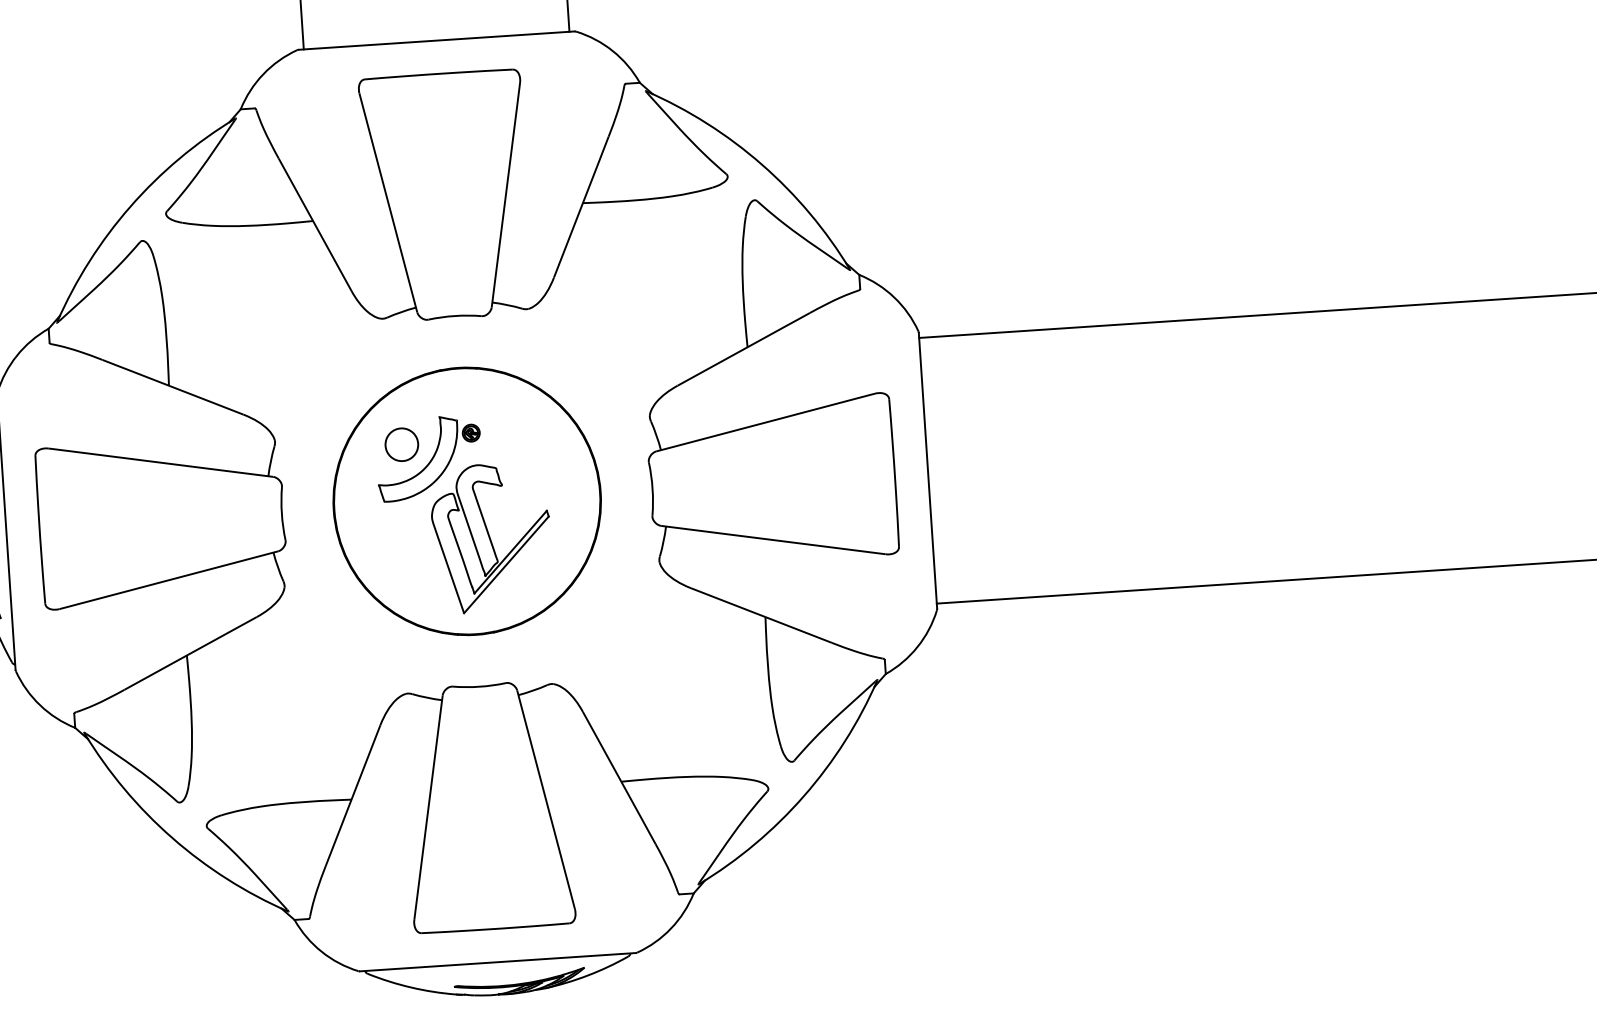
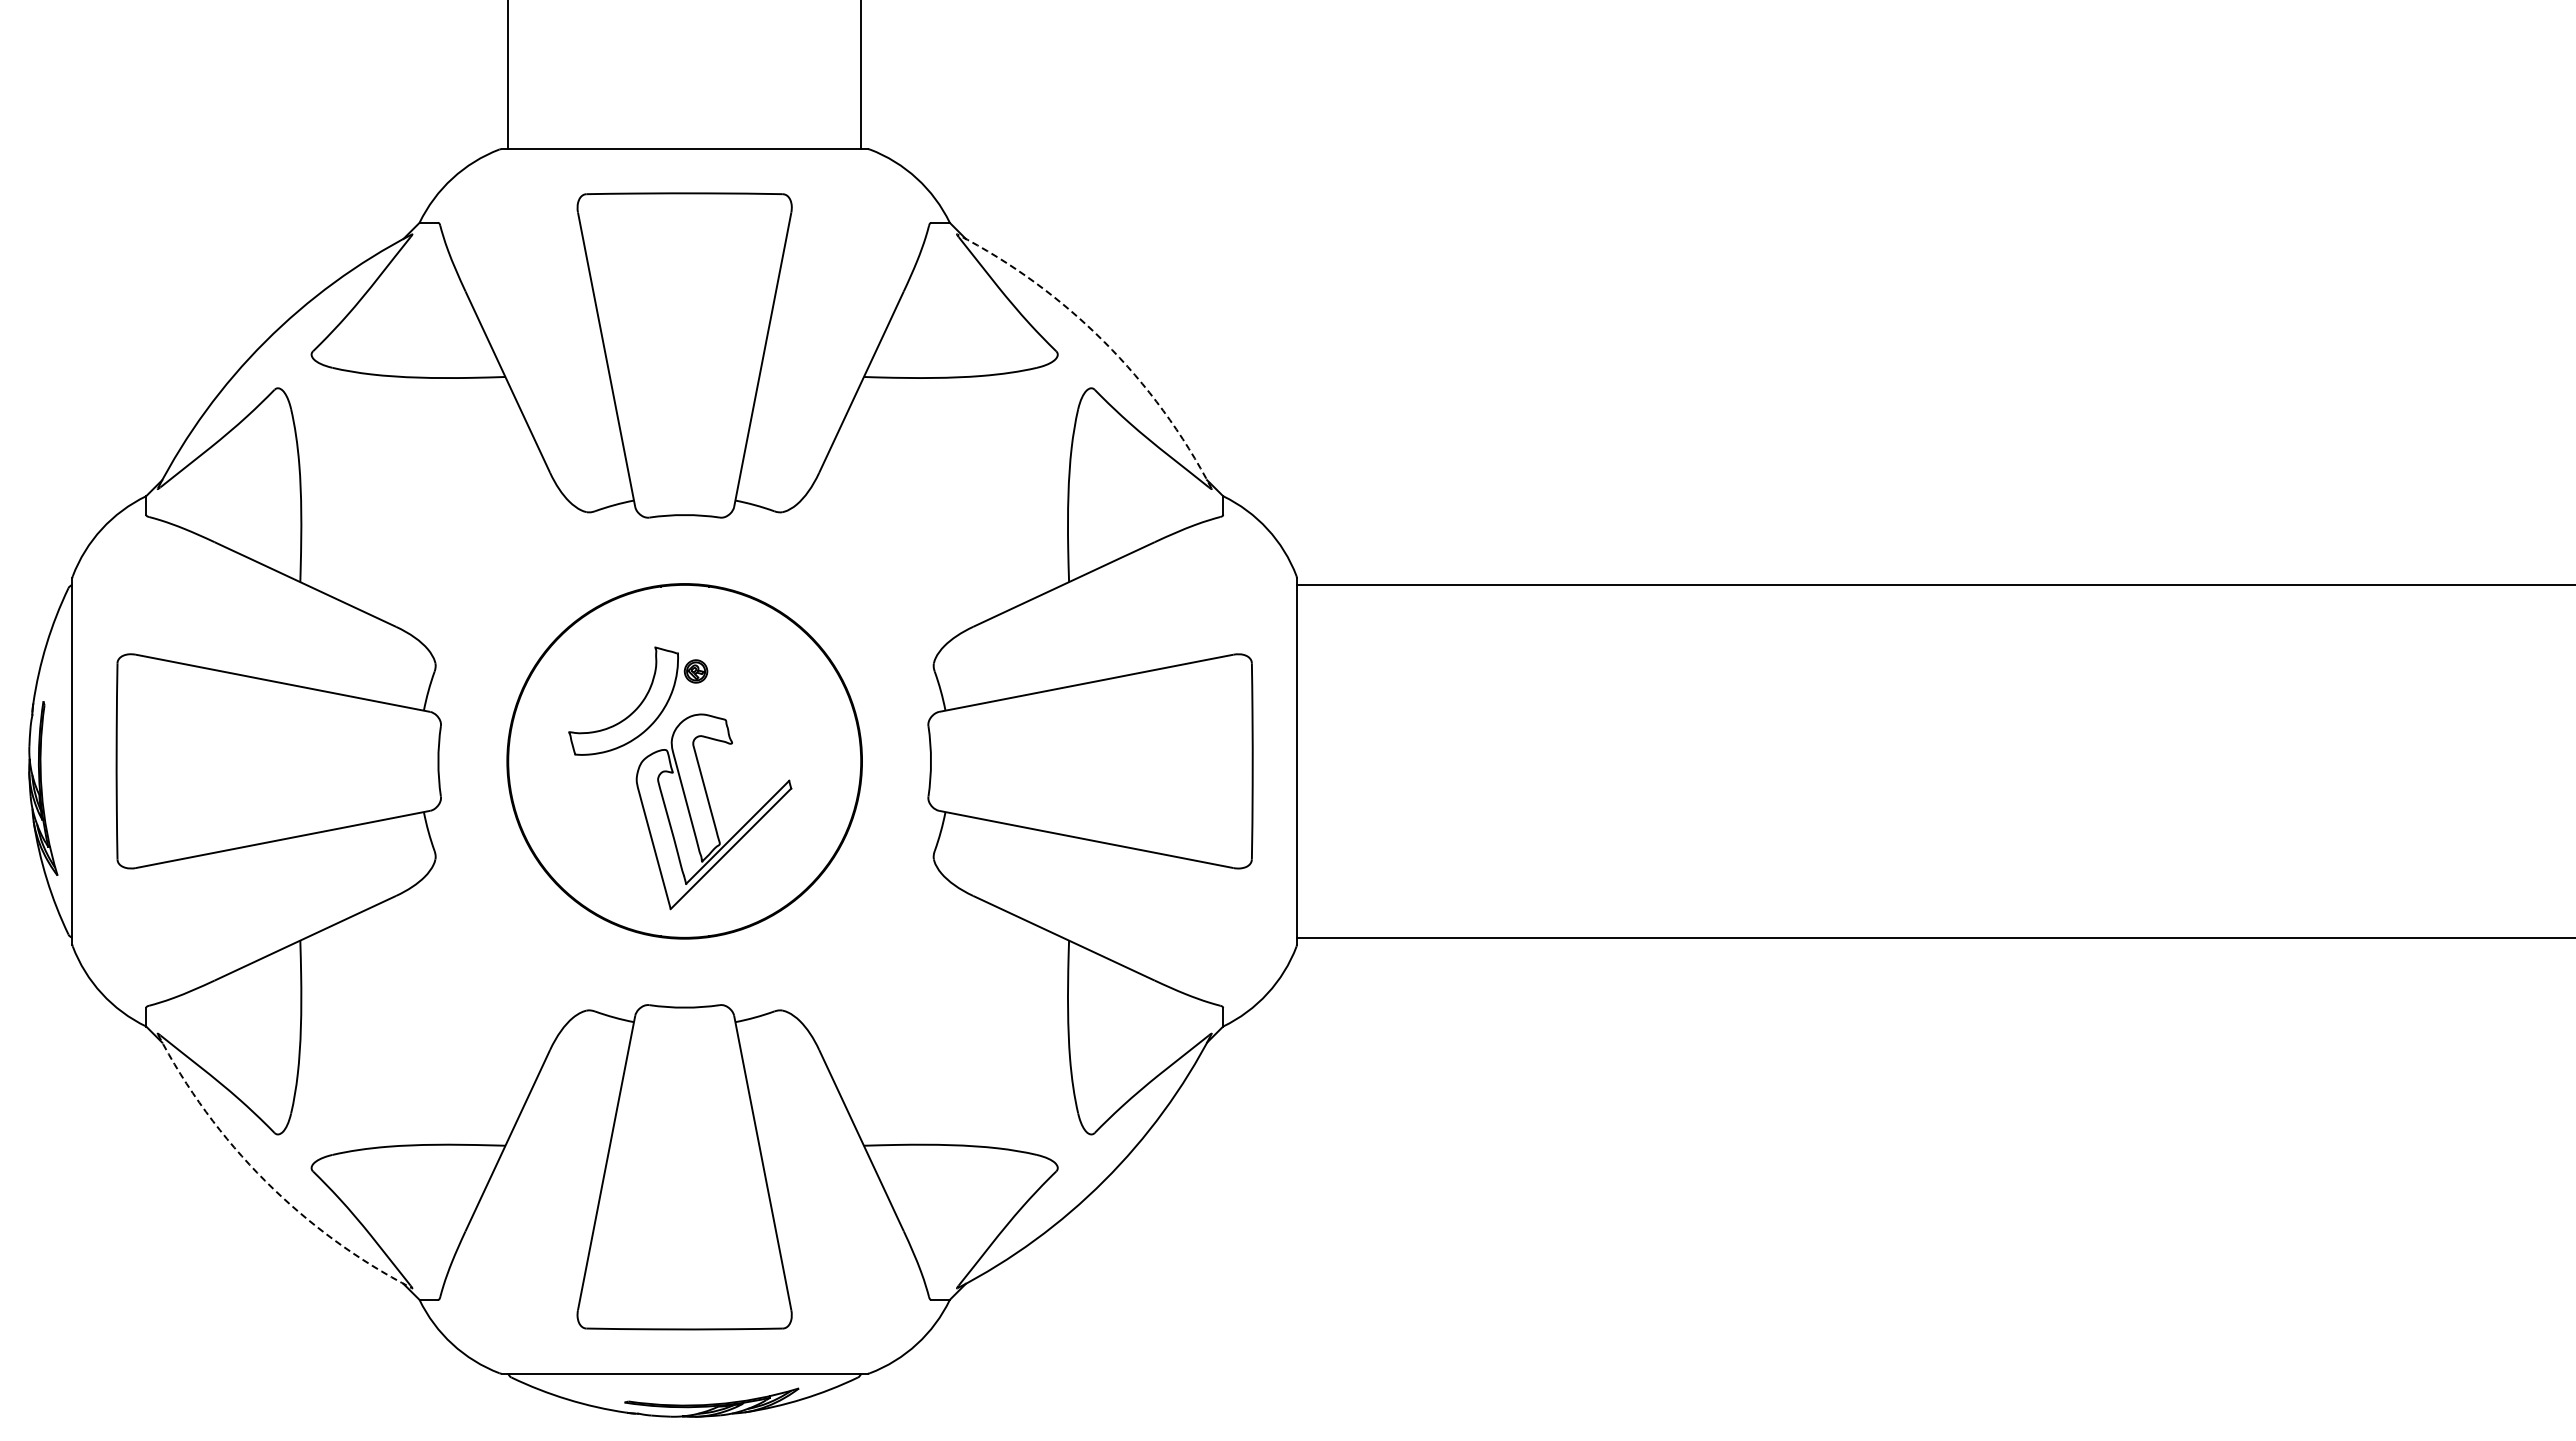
arc: (762, 164) -> (1104, 341), solid -> dashed
part: (401, 444) -> (602, 680), removed
arc: (172, 837) -> (265, 1180), solid -> dashed

